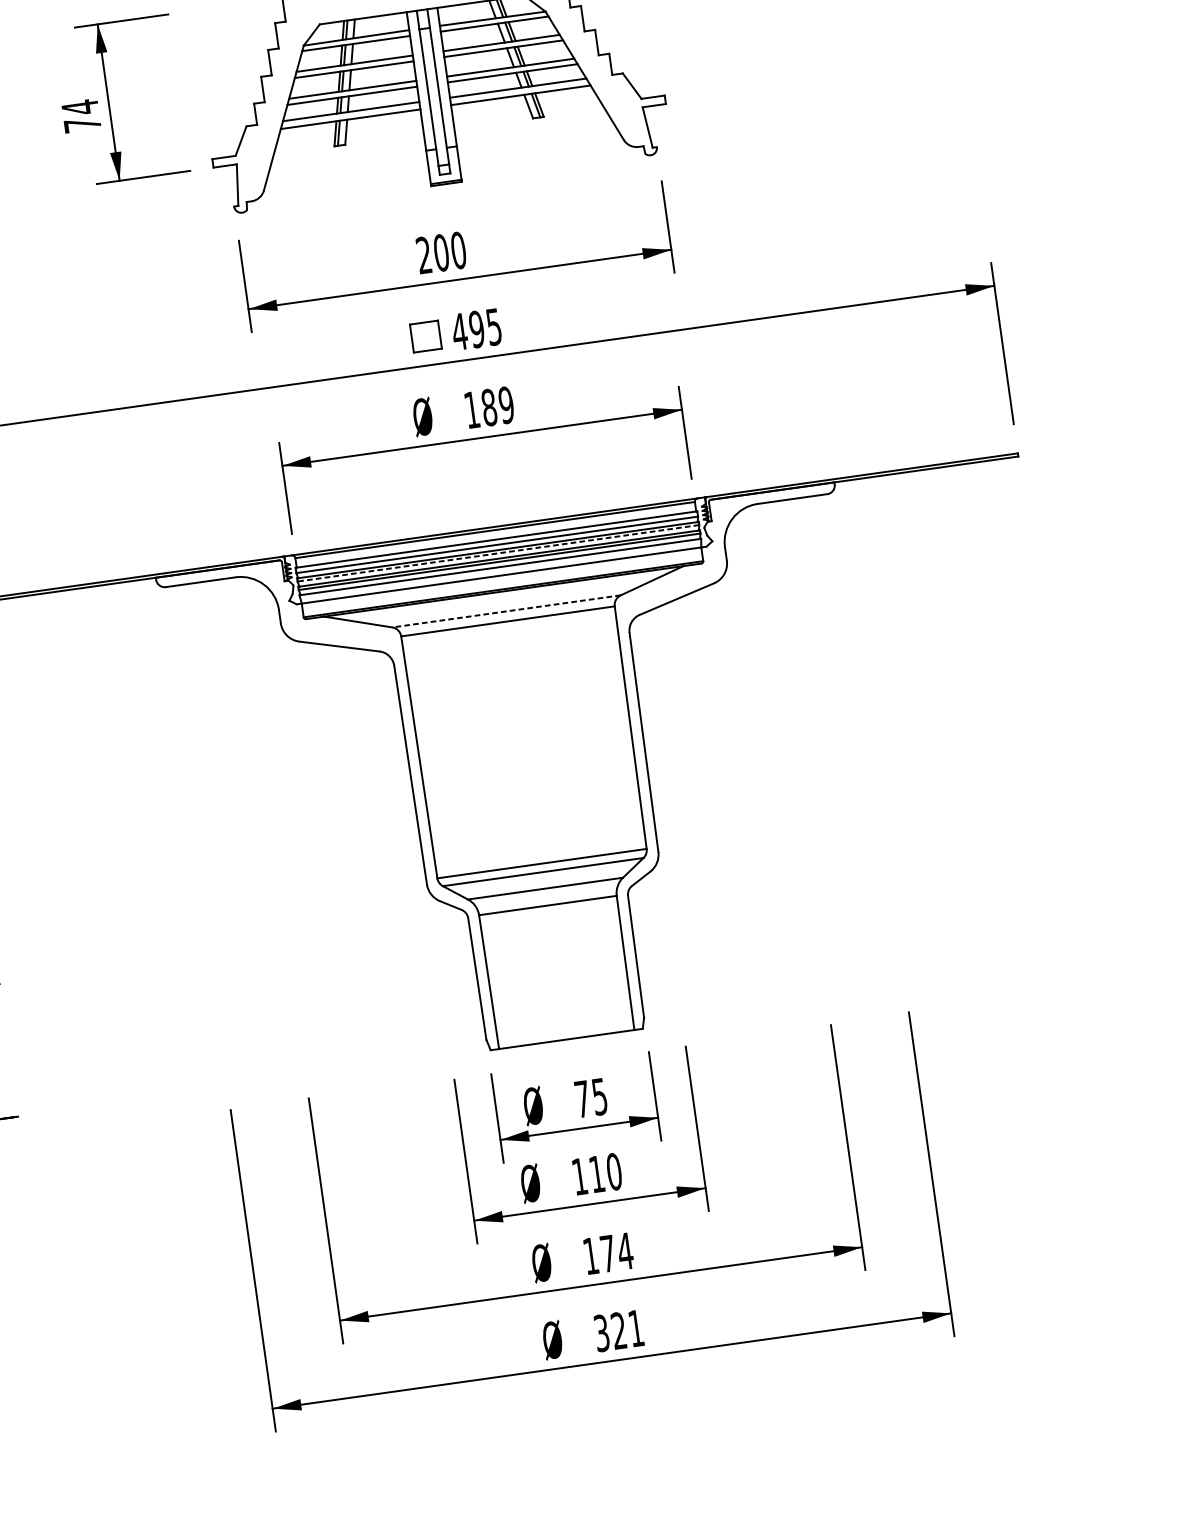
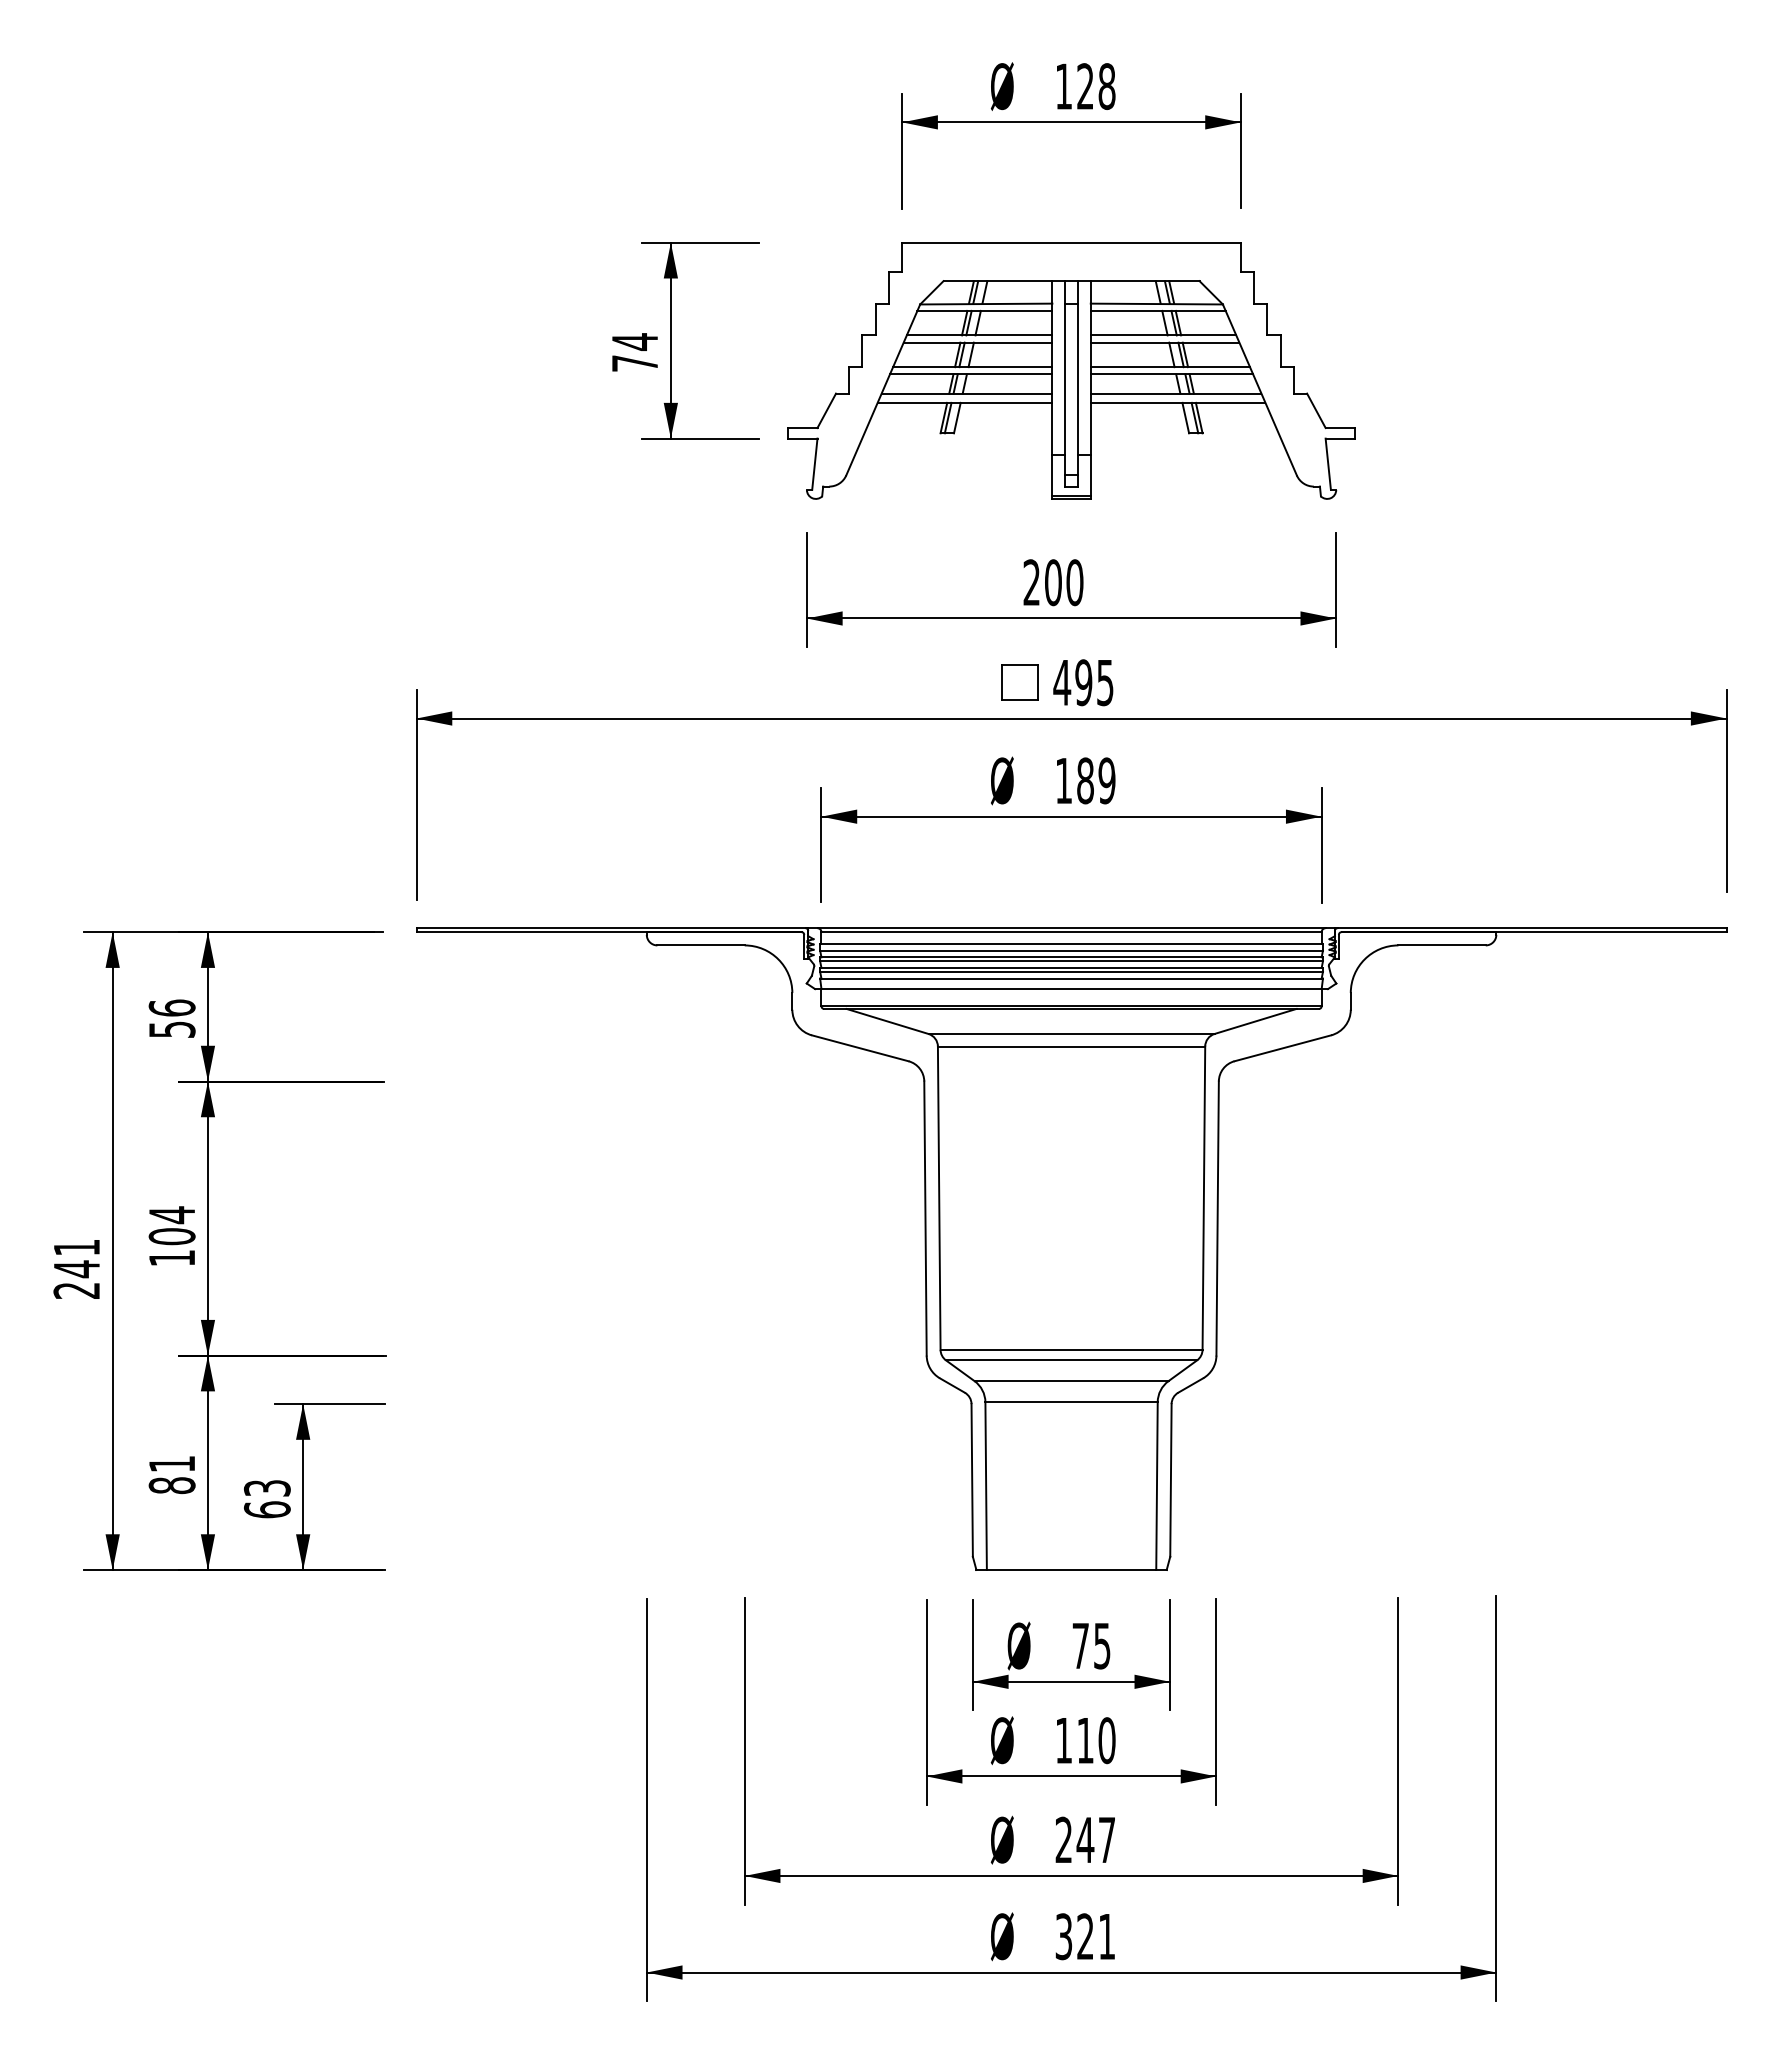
line: (498, 553) -> (1071, 961), dashed -> solid
line: (506, 611) -> (1071, 1033), dashed -> solid
text: (608, 1253) -> (1085, 1839), 174 -> 247

